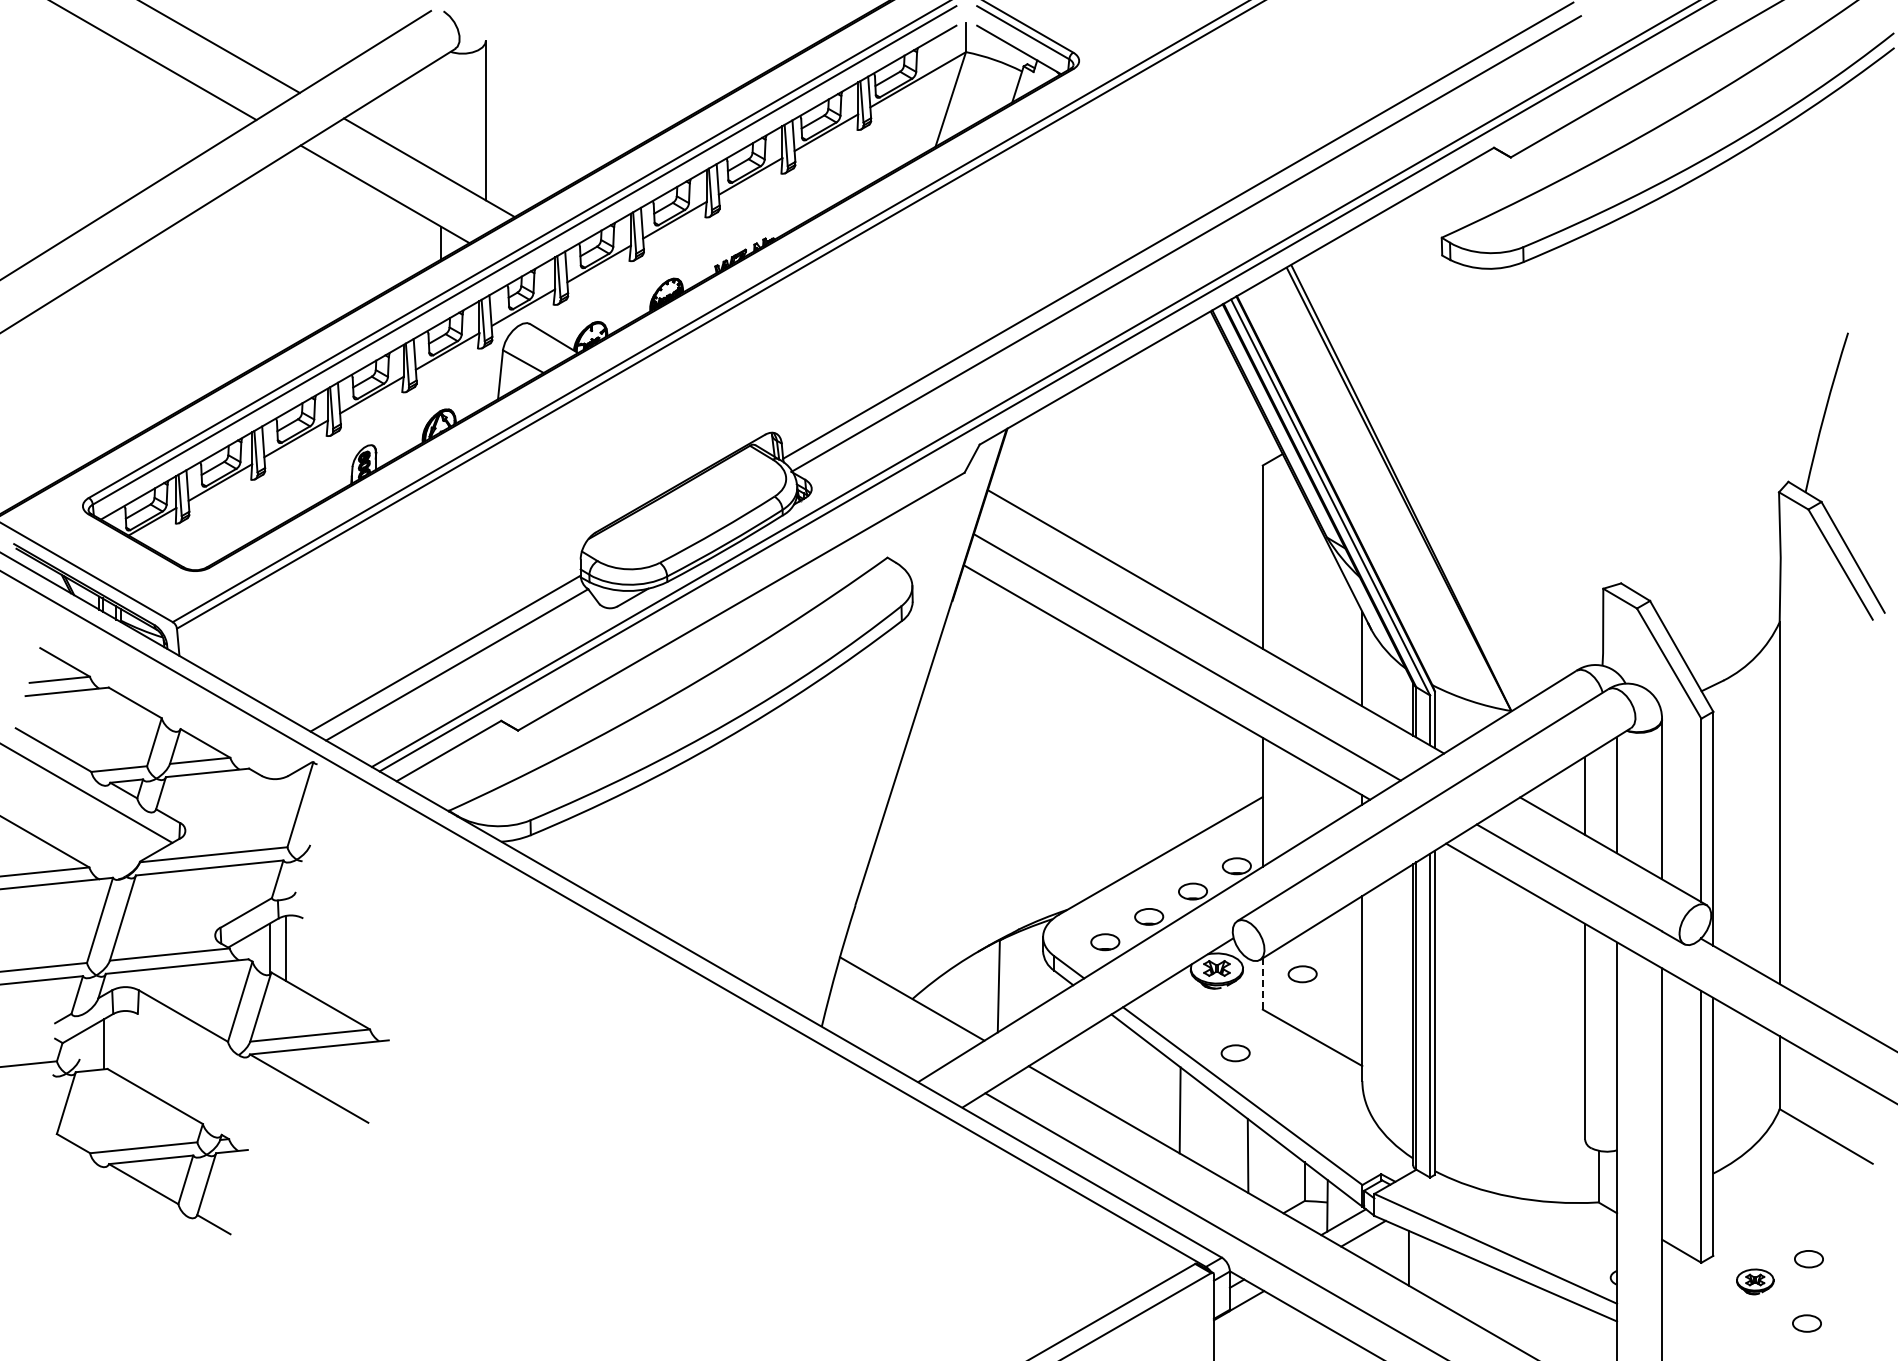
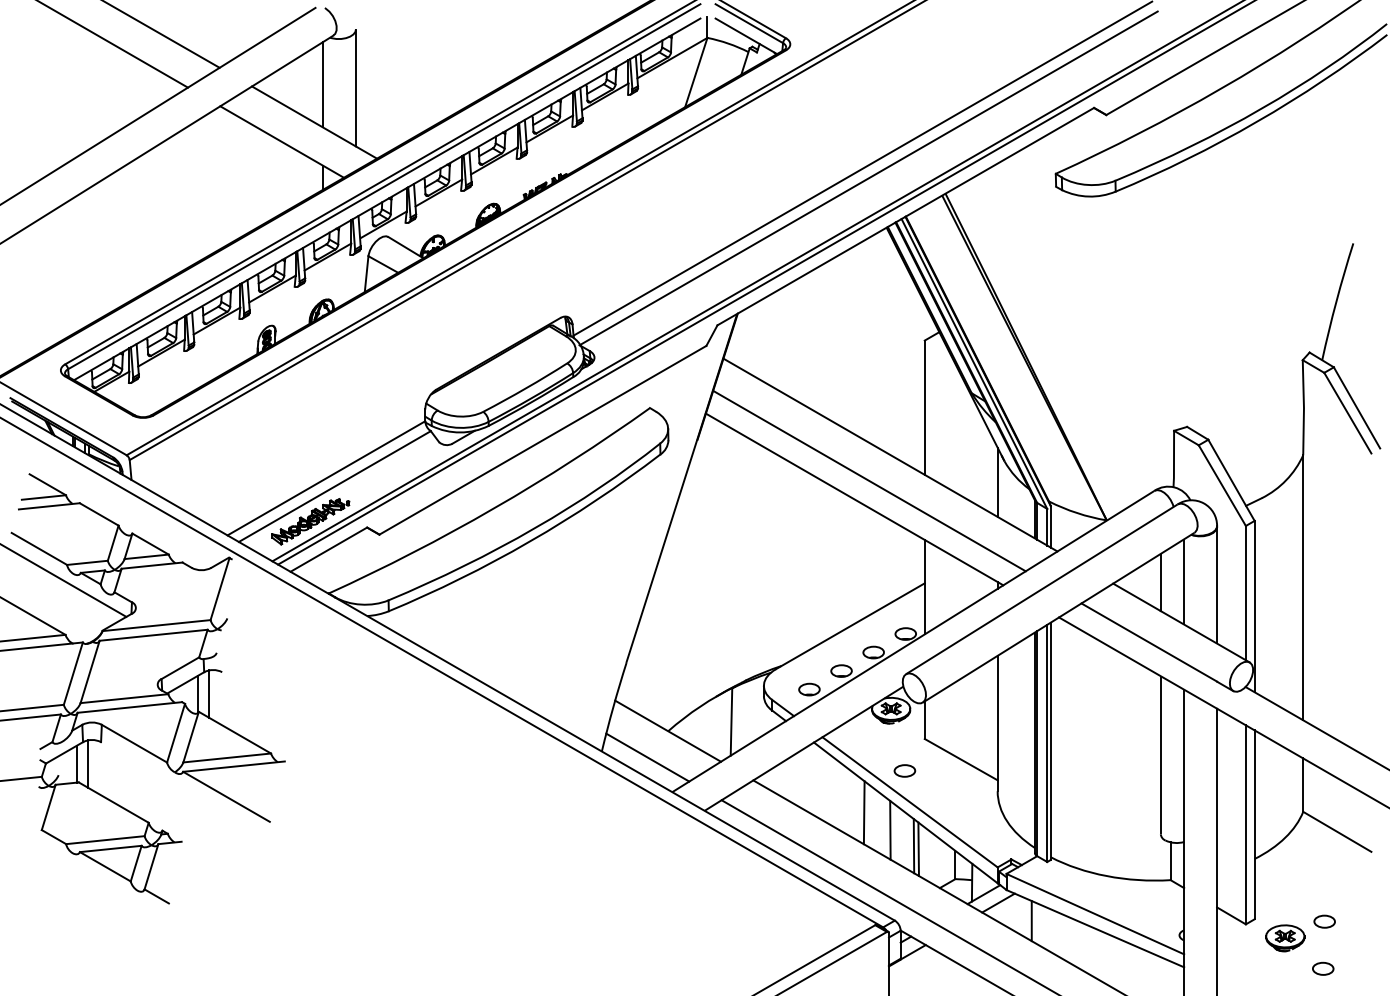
line: (440, 115) -> (322, 84), added
part: (423, 712) -> (310, 521), added
part: (1302, 974) -> (953, 713), removed
line: (1262, 983) -> (924, 719), dashed -> solid
line: (884, 1034) -> (647, 757), added
line: (120, 1043) -> (88, 763), added
line: (1215, 1134) -> (890, 830), added
line: (1254, 1159) -> (918, 848), added
part: (1755, 1281) -> (1285, 938), size x1.43

